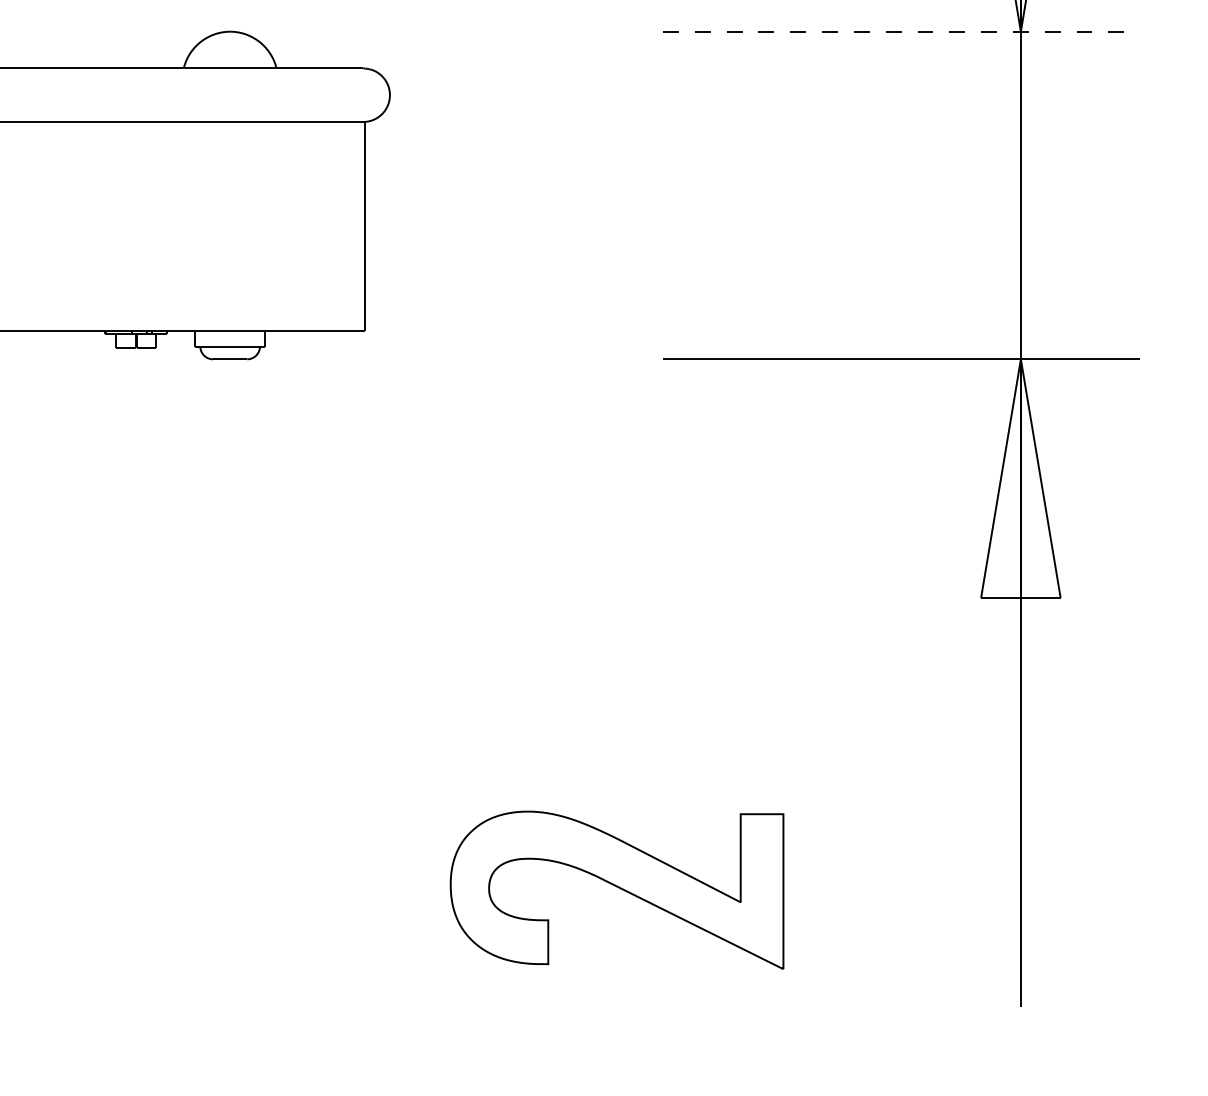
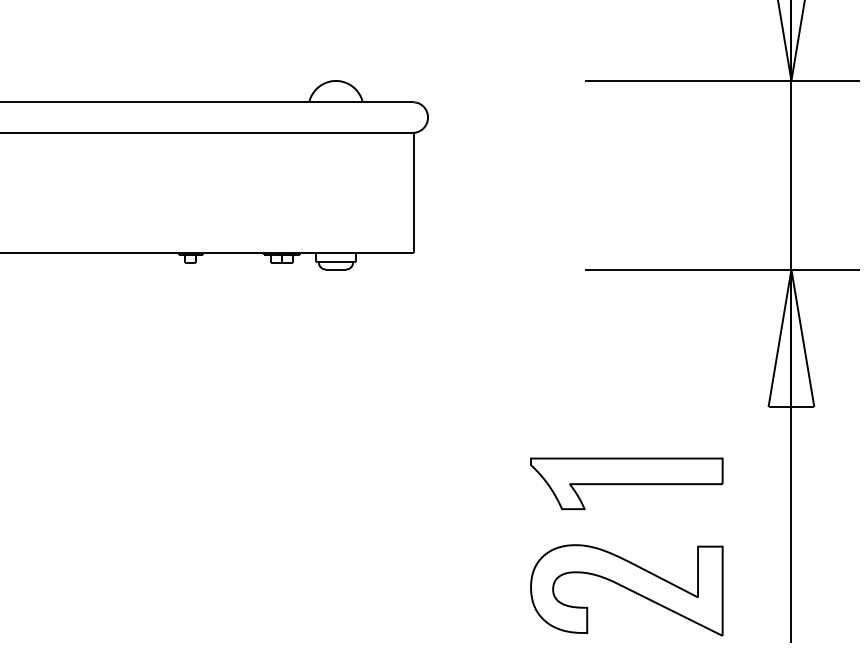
line: (902, 30) -> (723, 80), dashed -> solid
part: (734, 730) -> (626, 483), added
part: (616, 890) -> (626, 590), moved

